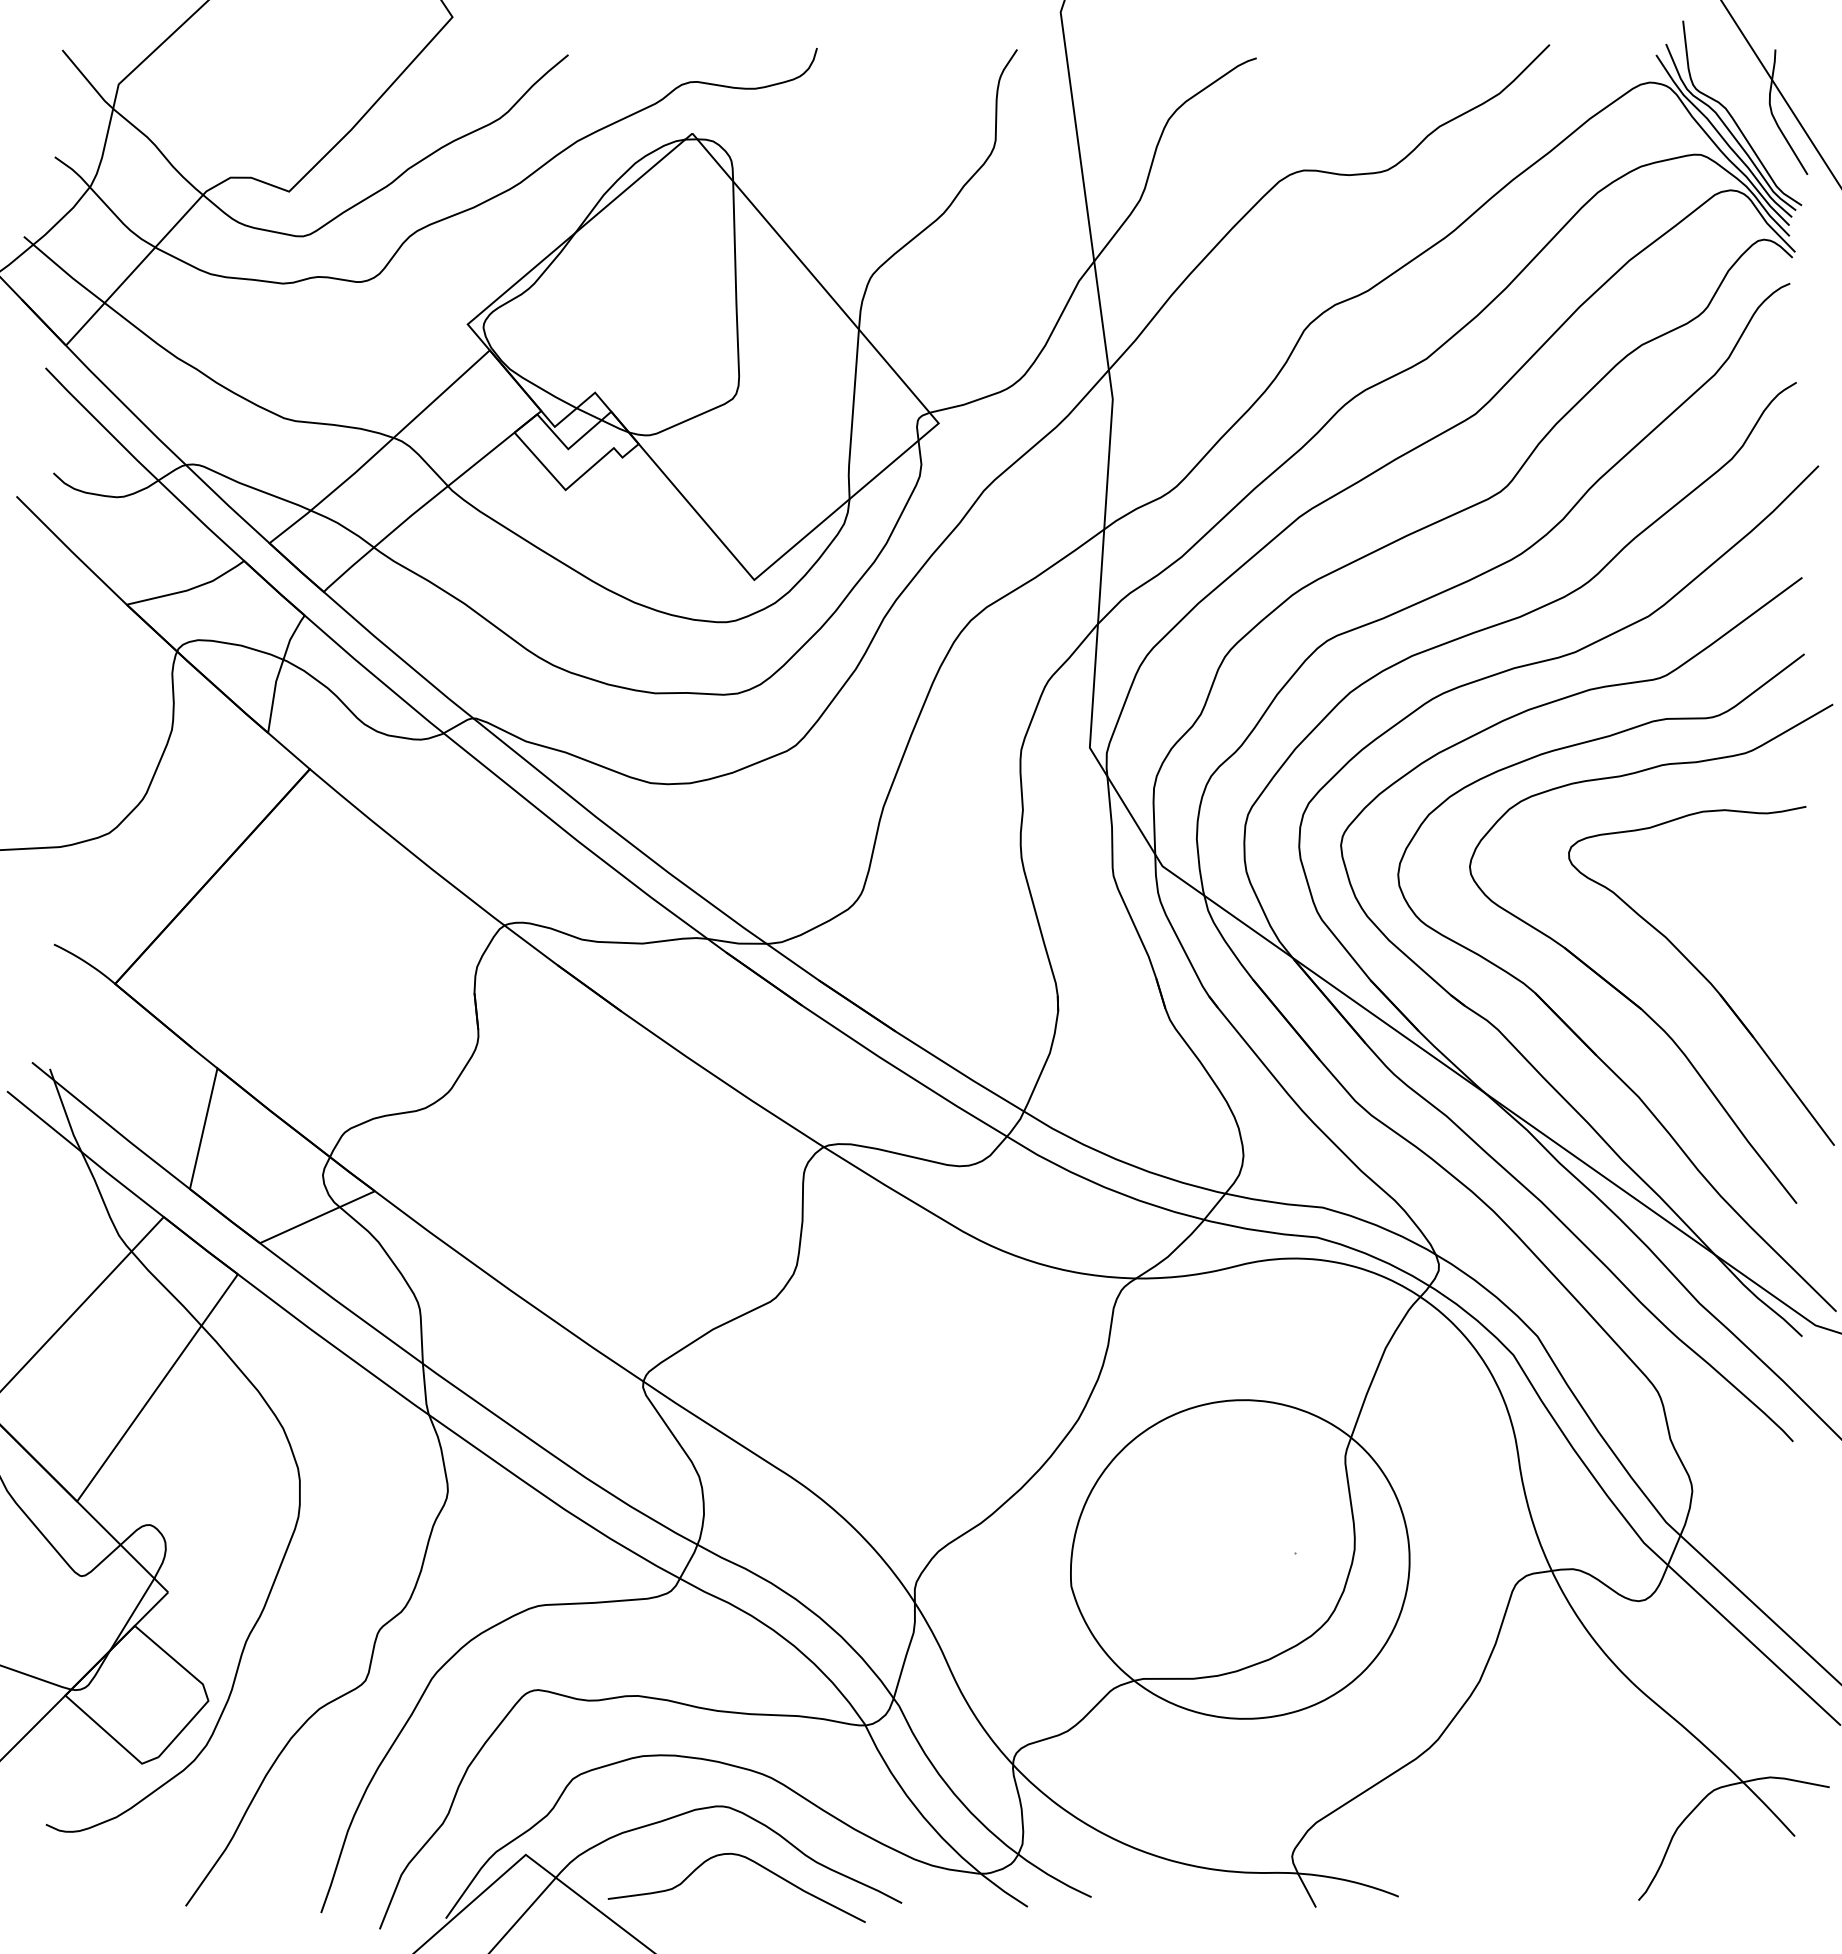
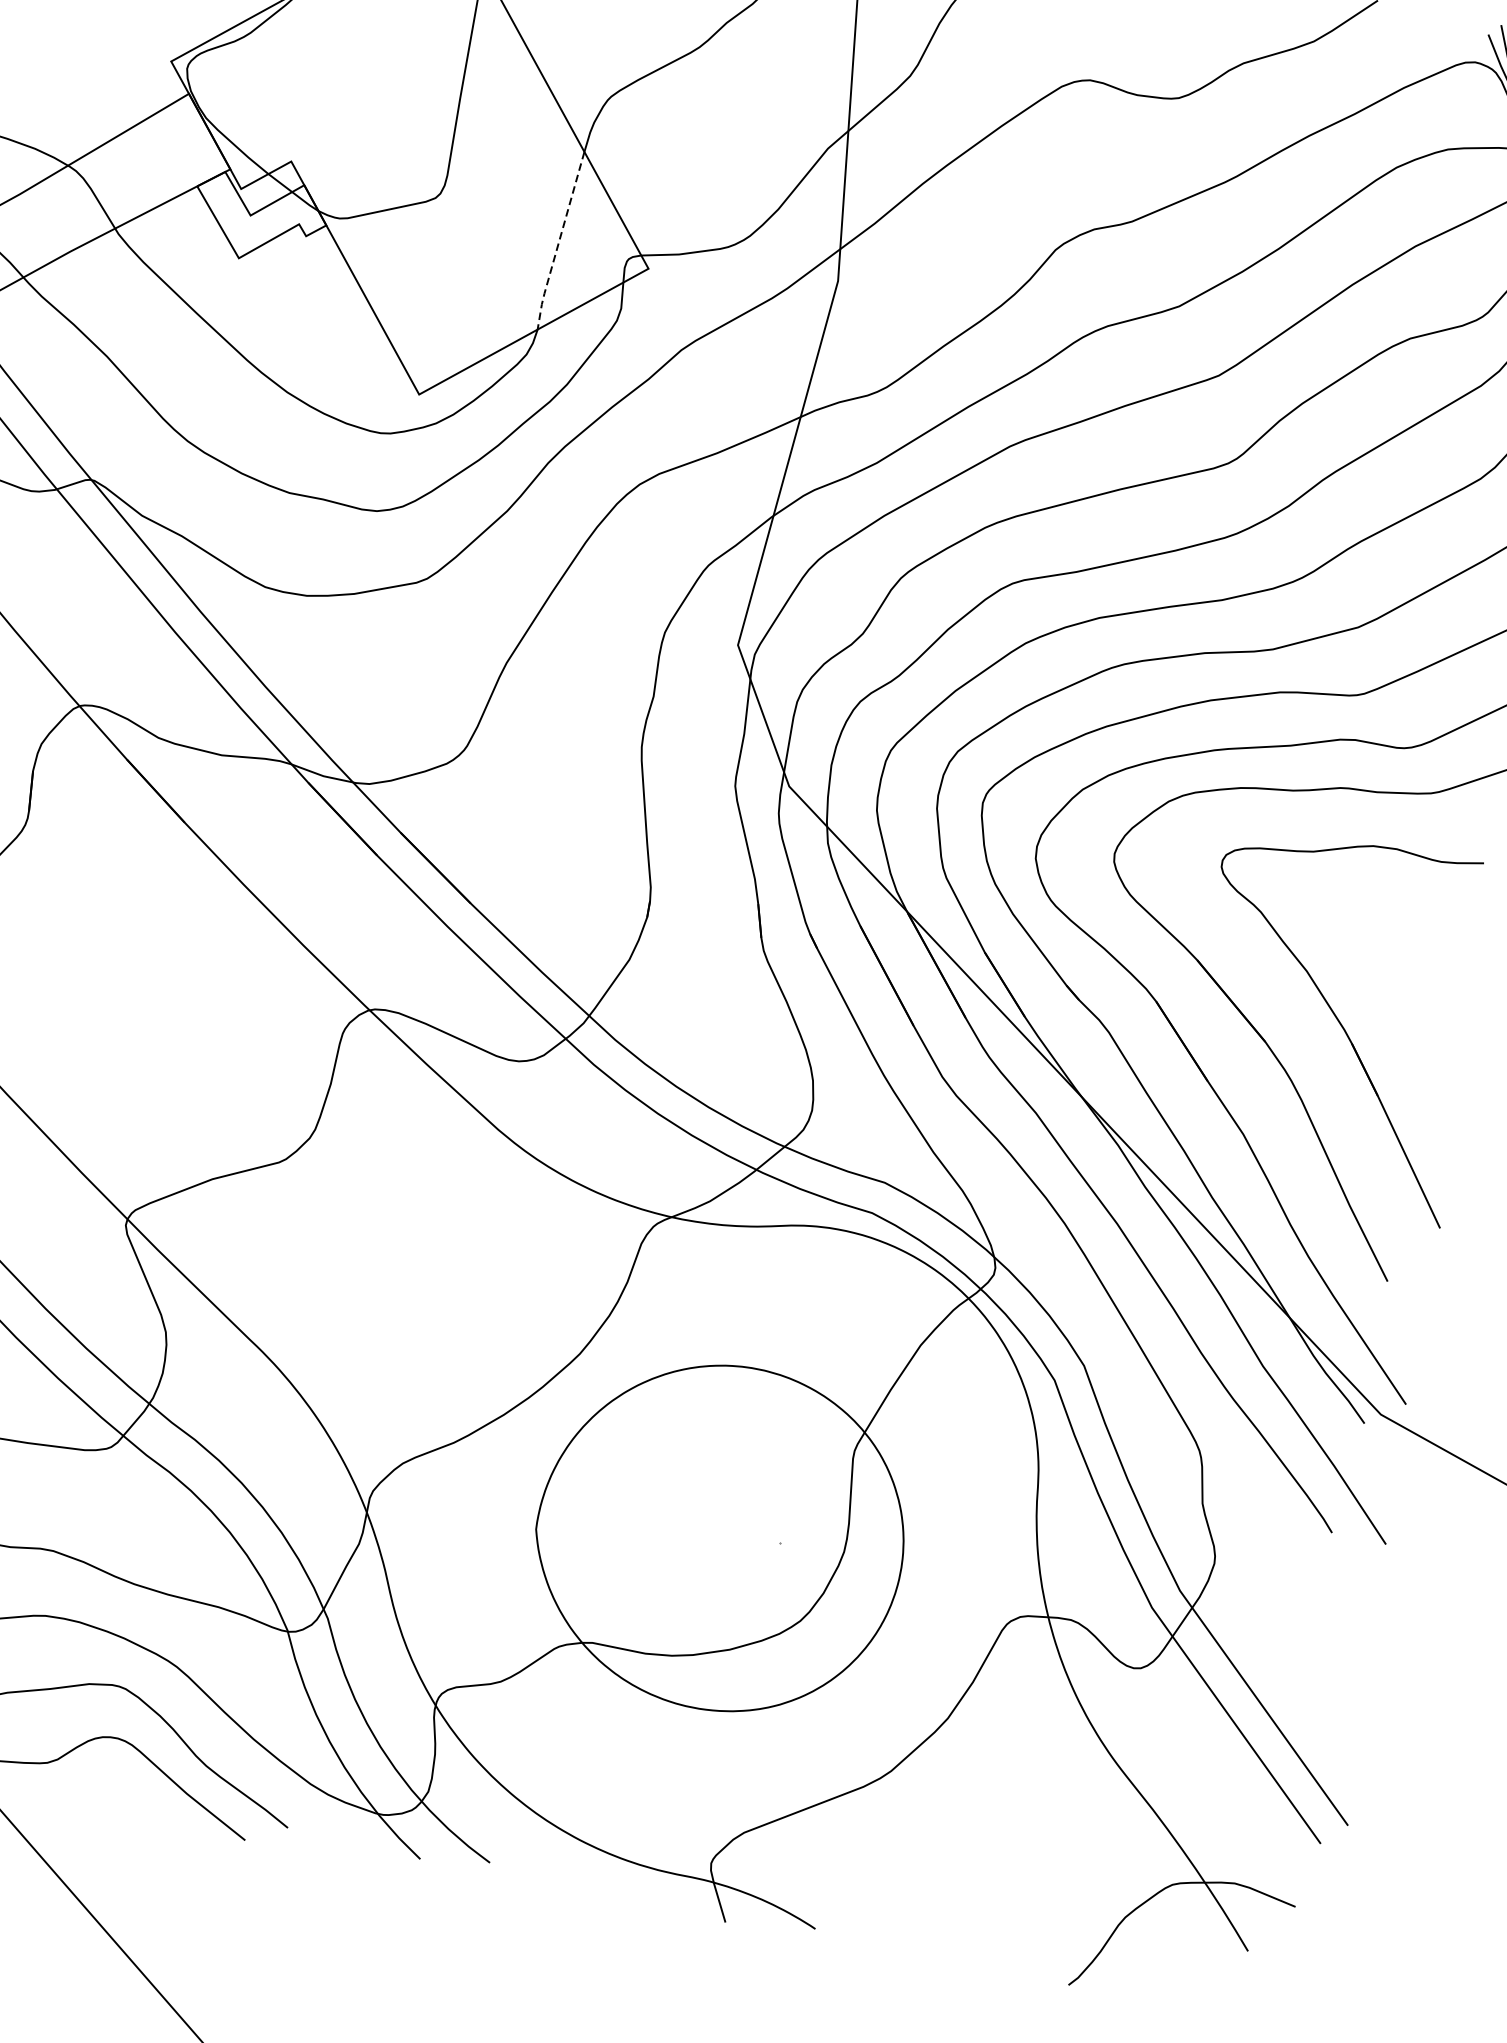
line: (852, 415) -> (558, 241), solid -> dashed

